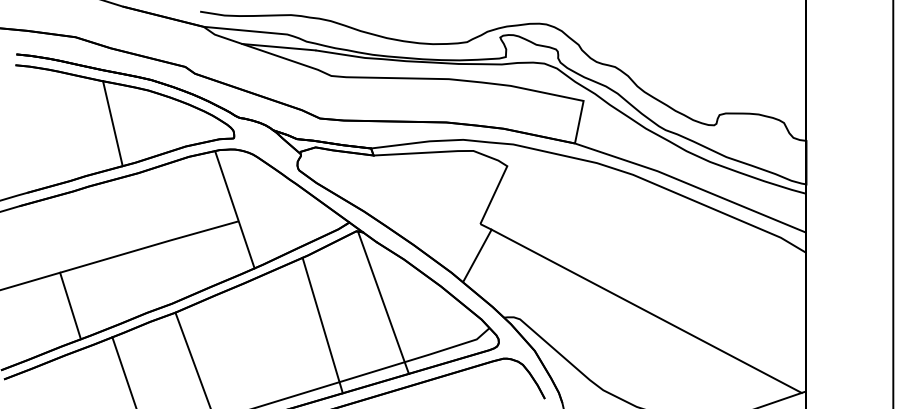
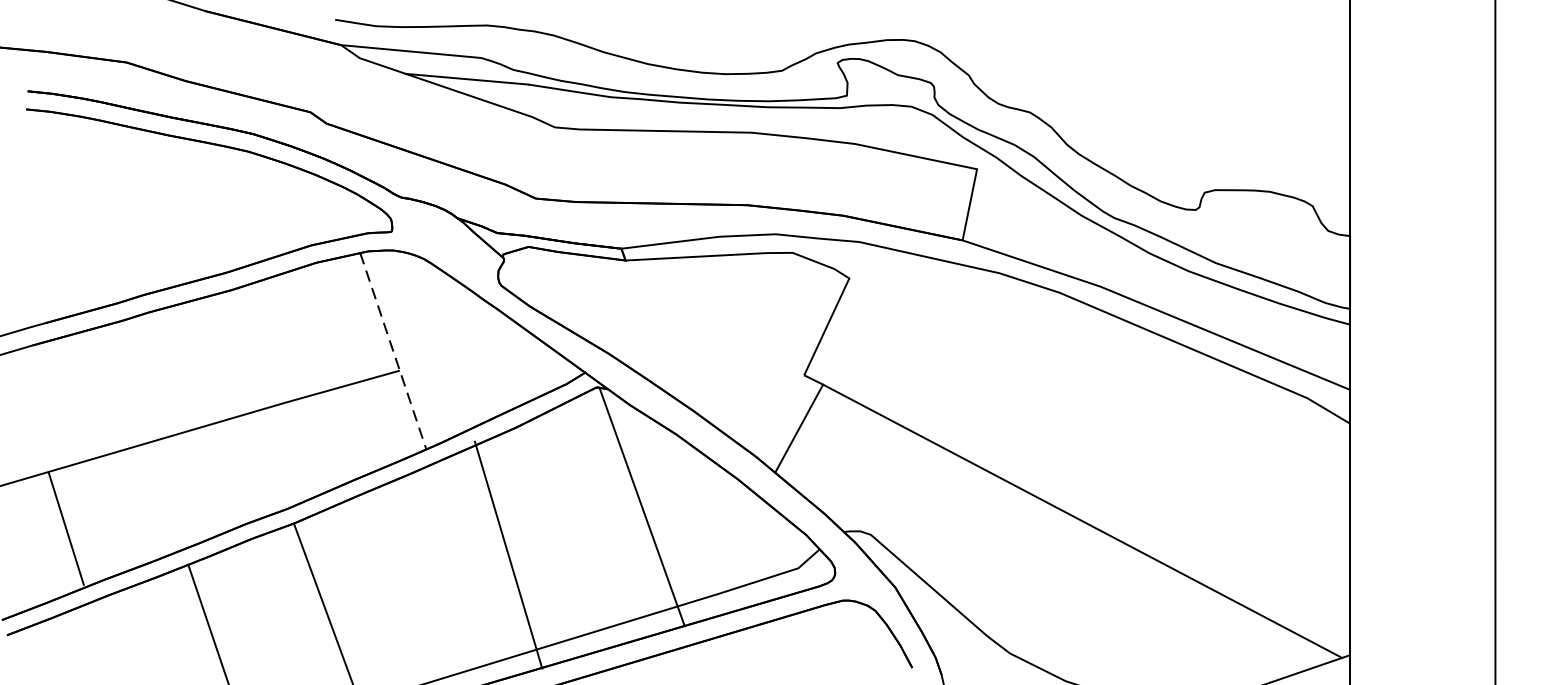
line: (112, 123) -> (188, 206), removed
line: (234, 209) -> (392, 350), solid -> dashed
line: (70, 305) -> (66, 528), moved
line: (322, 325) -> (508, 555), moved

